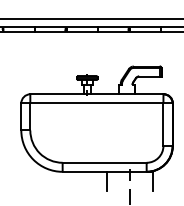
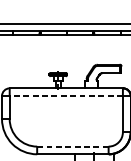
line: (96, 103) -> (65, 96), solid -> dashed
line: (105, 162) -> (73, 146), solid -> dashed

